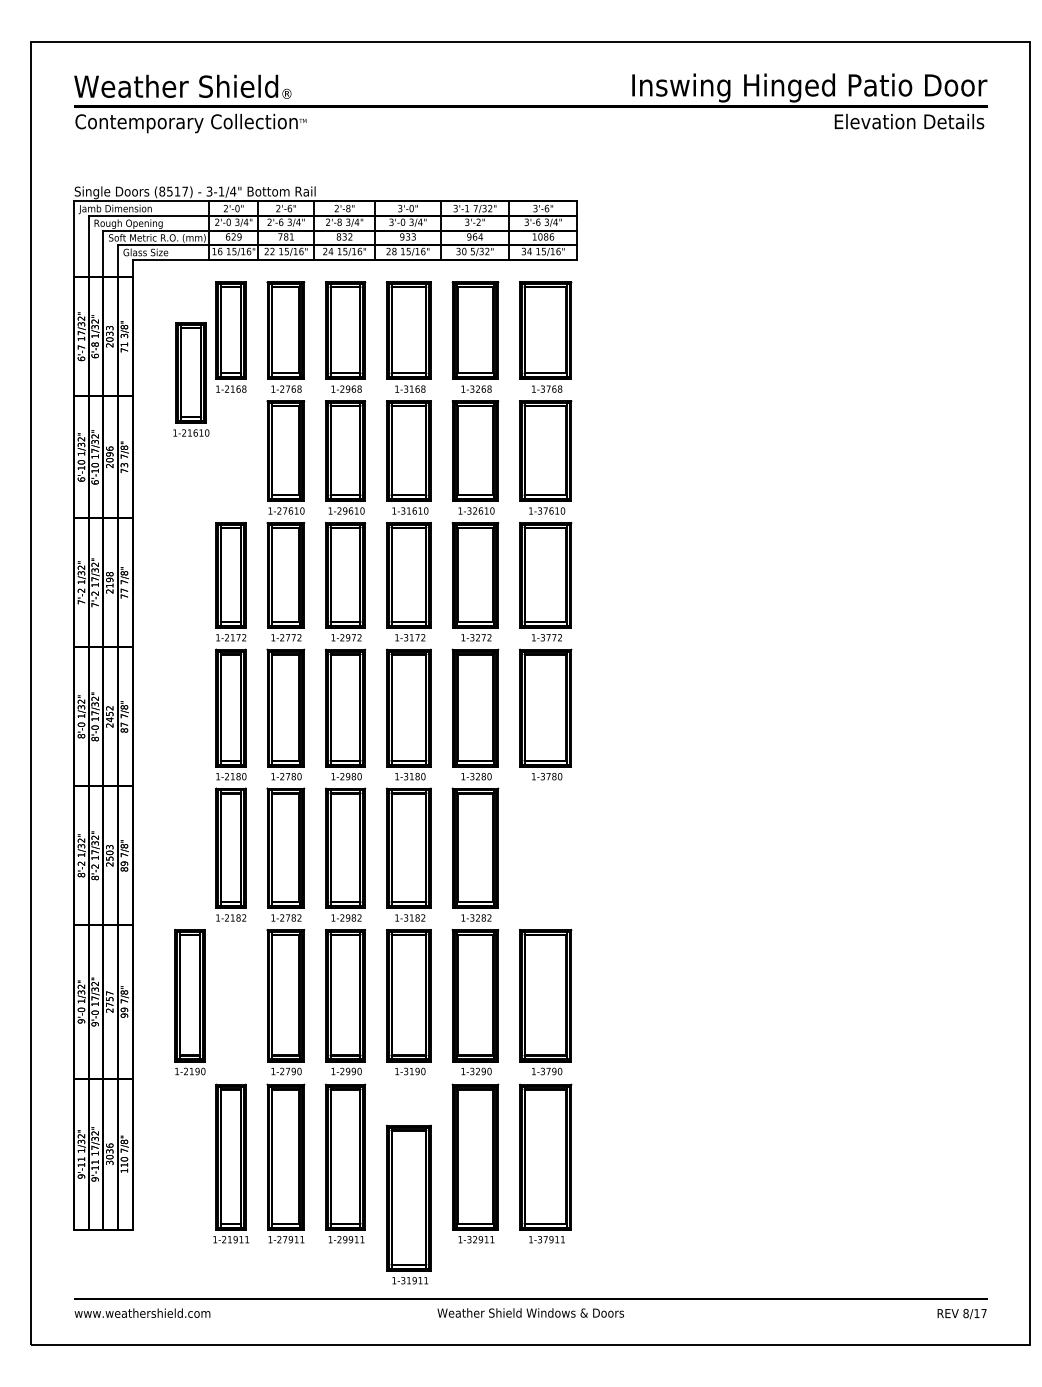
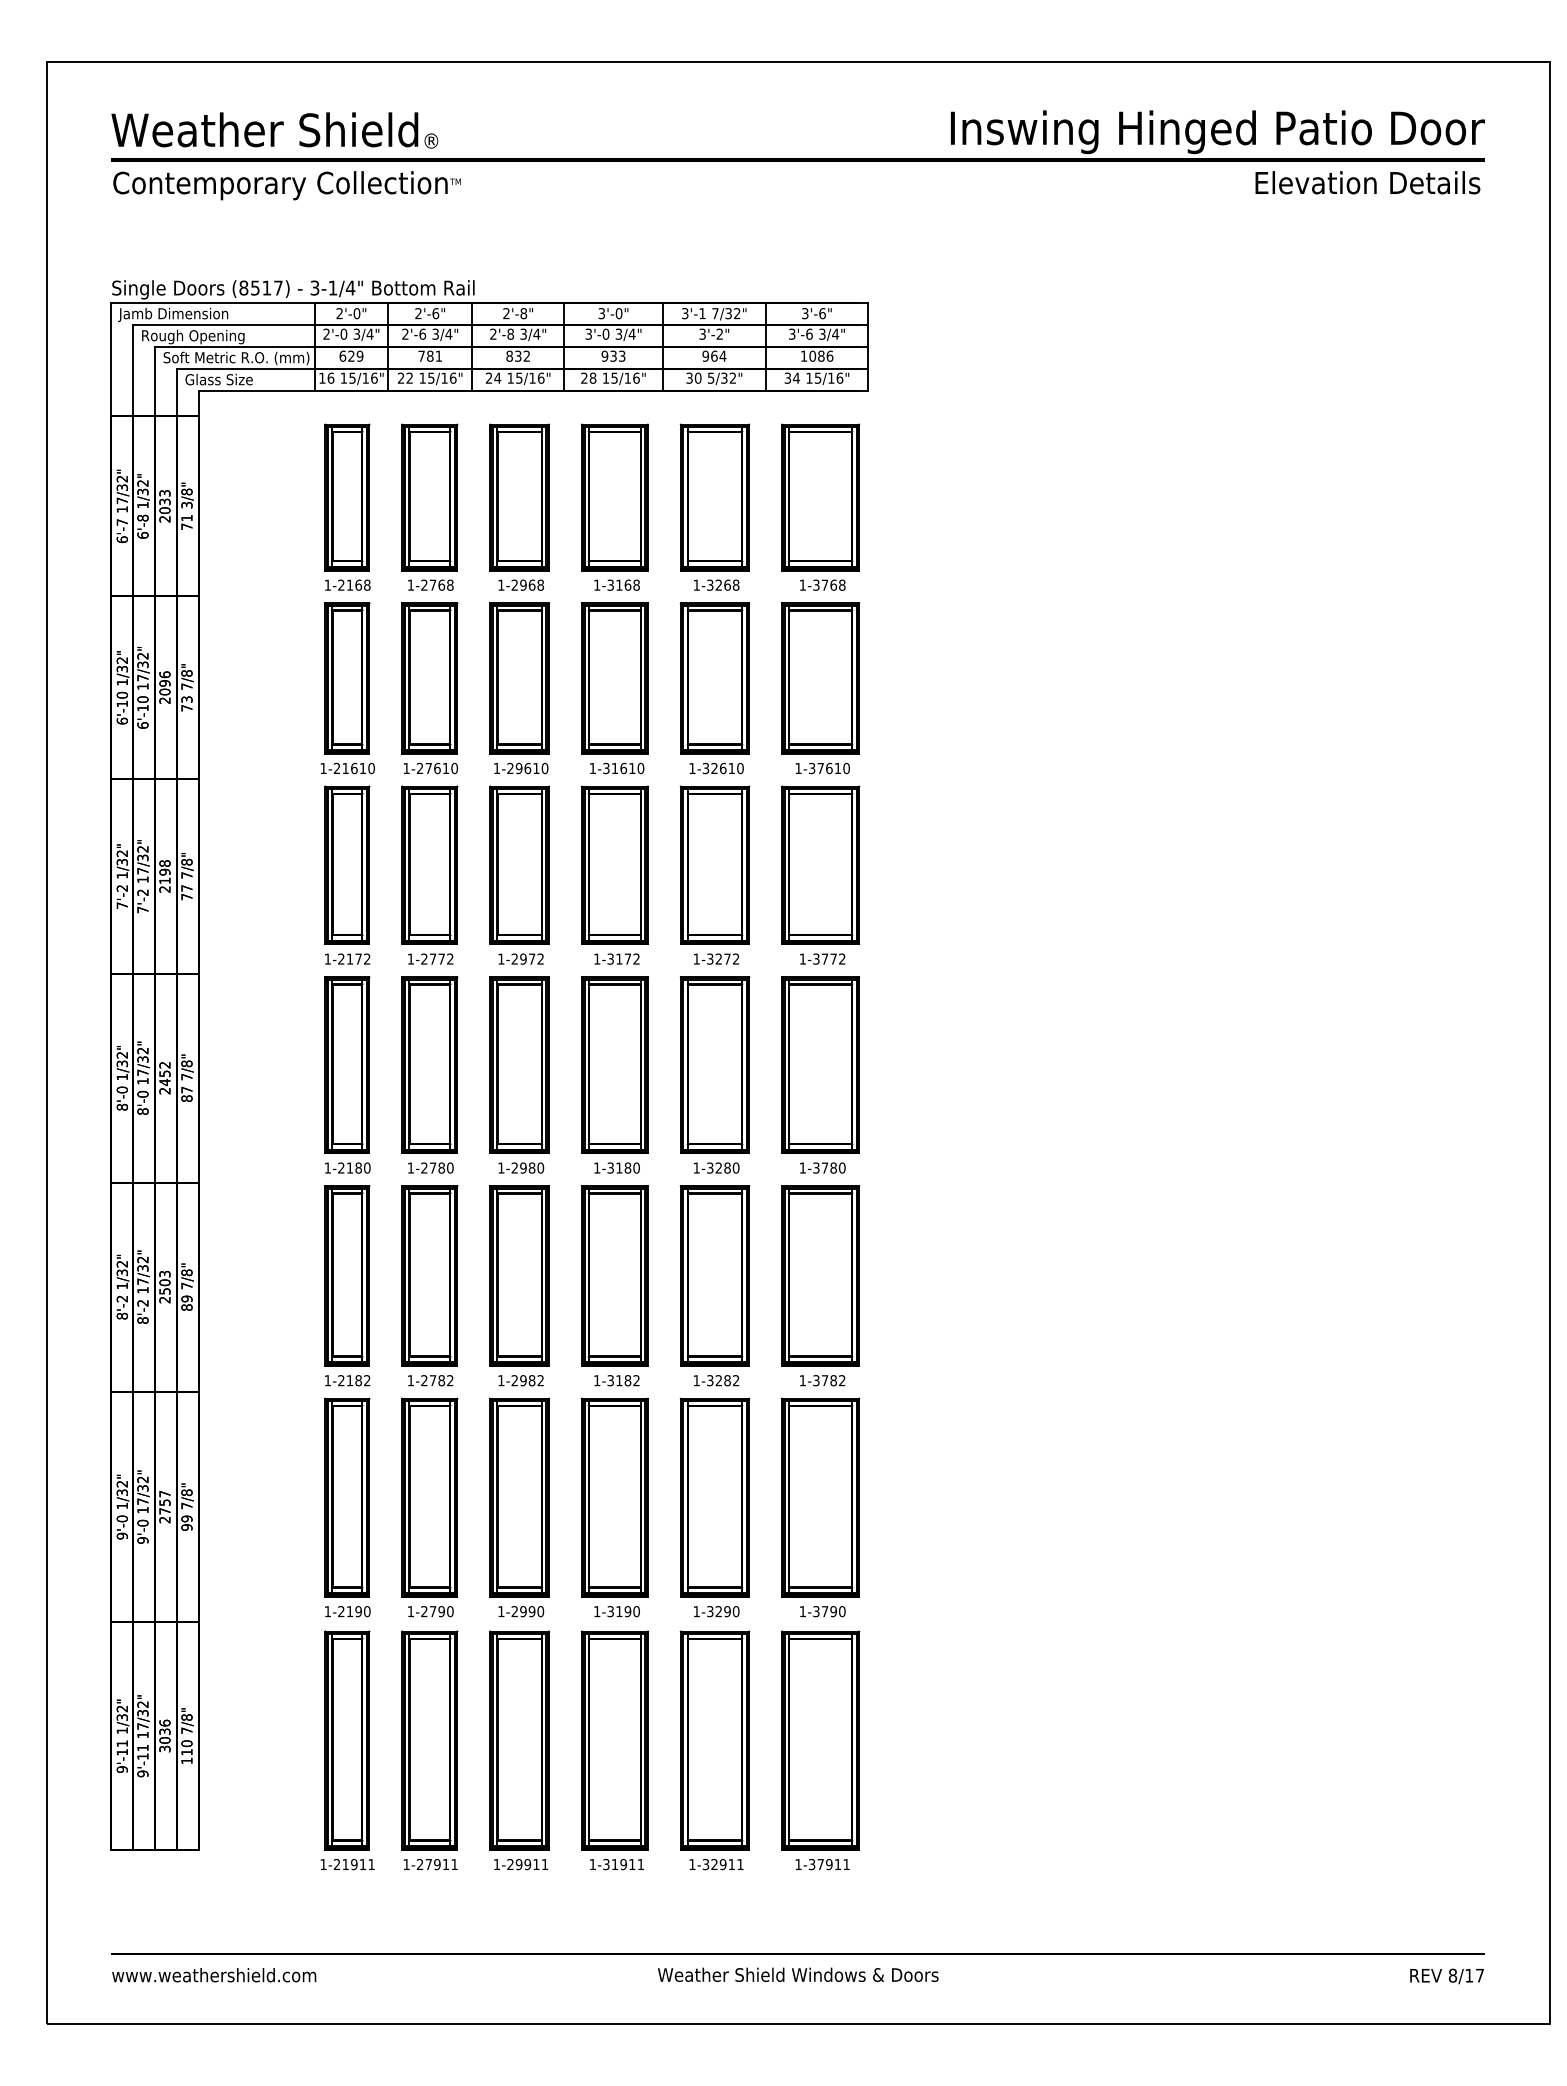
part: (191, 379) -> (348, 688), moved
part: (545, 854) -> (820, 1285), added
part: (189, 1002) -> (346, 1507), moved
part: (408, 1204) -> (614, 1749), moved

